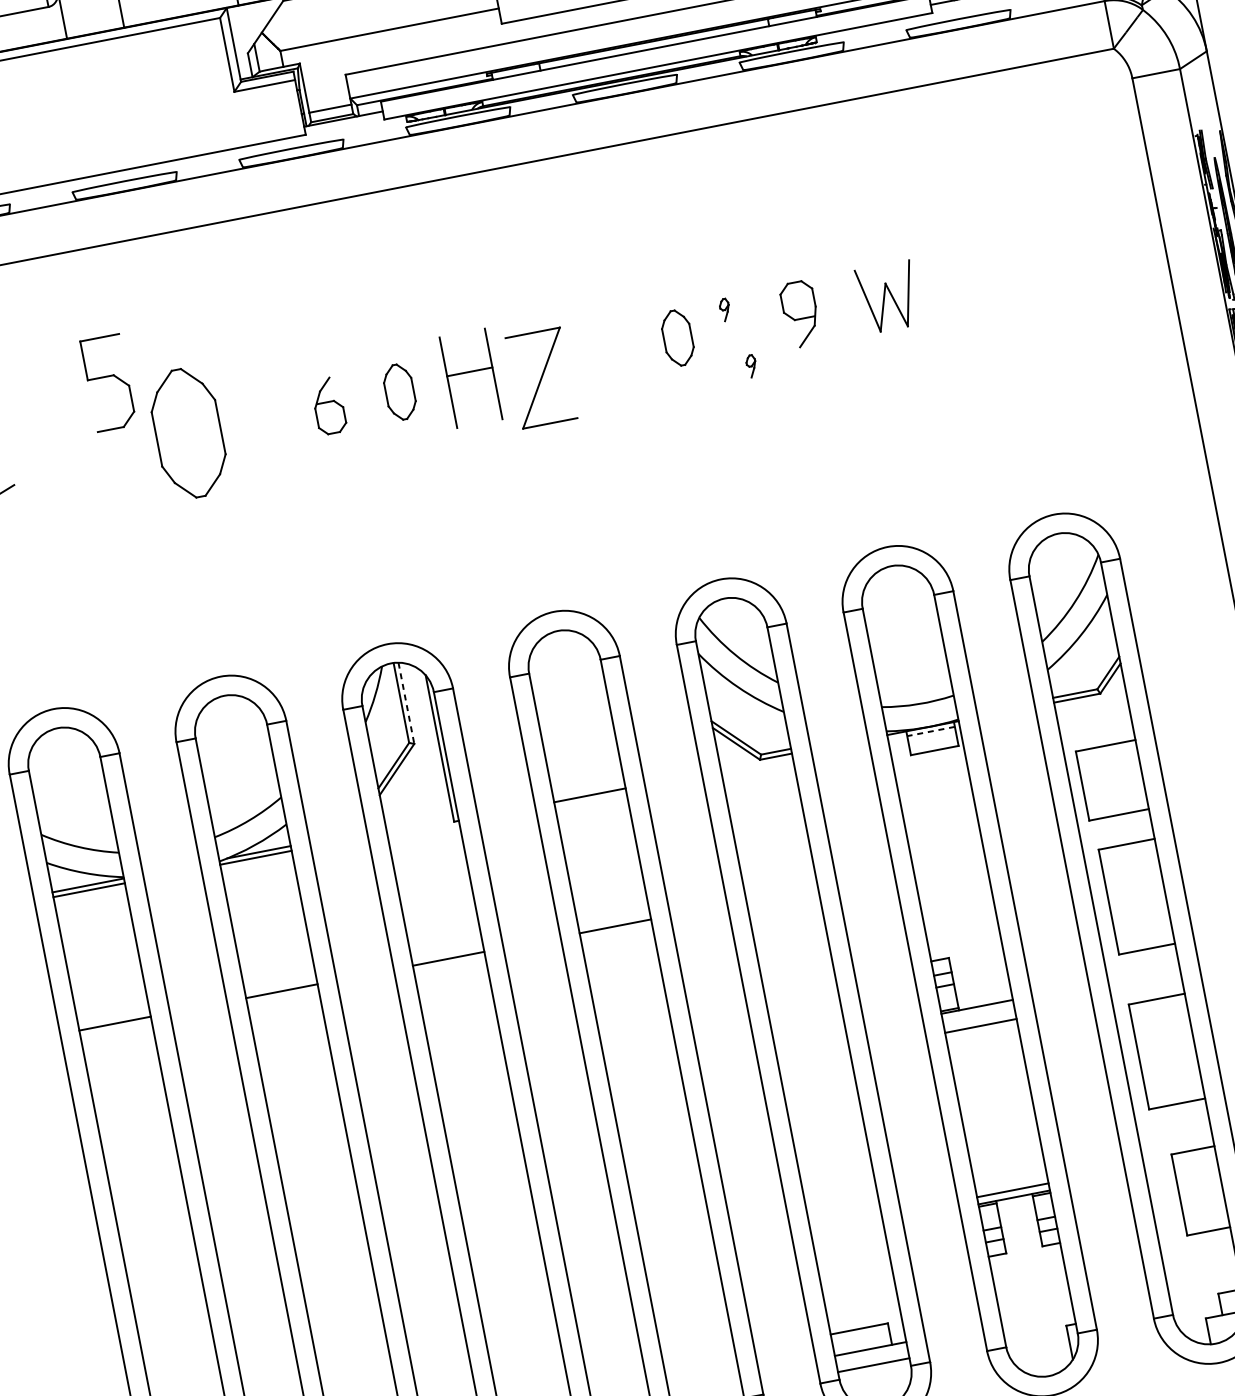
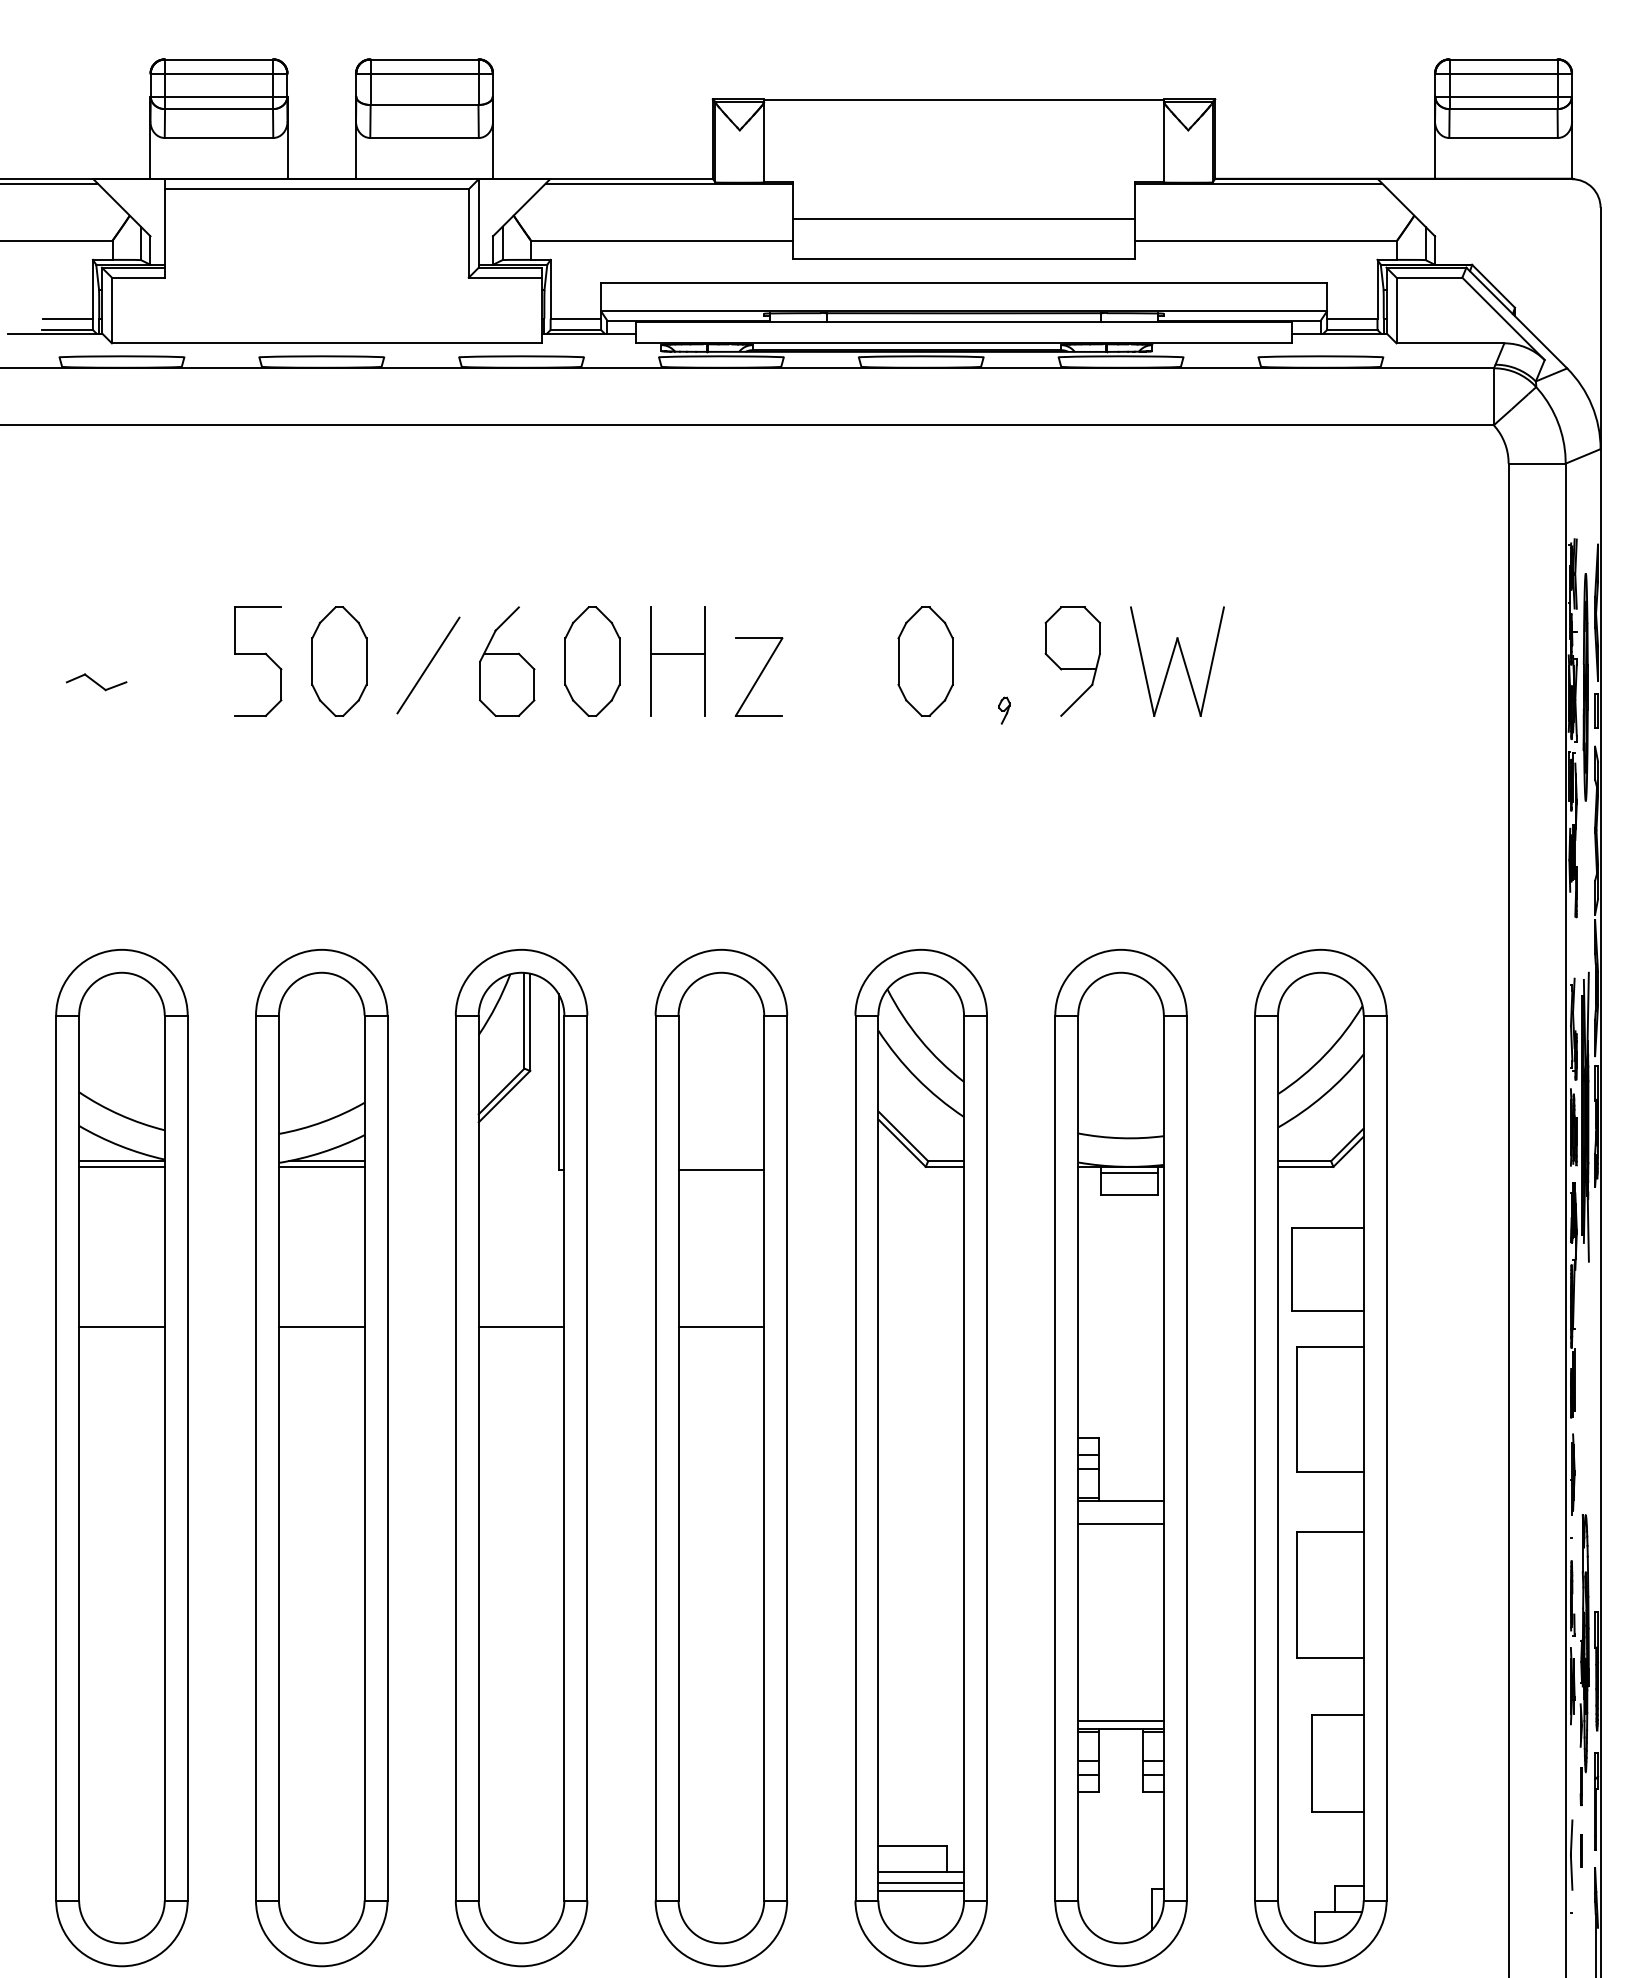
part: (888, 297) -> (1177, 661), size x1.43
part: (725, 309) -> (986, 639), removed
part: (800, 314) -> (1072, 661), size x1.43
part: (677, 338) -> (925, 661), size x1.67
part: (107, 376) -> (258, 654), moved
part: (540, 377) -> (758, 676), size x0.71
part: (399, 392) -> (592, 661), size x1.67
part: (328, 405) -> (507, 661), size x1.67
line: (263, 422) -> (428, 665), added
part: (188, 433) -> (339, 661), size x0.71
line: (406, 703) -> (530, 1022), dashed -> solid
line: (930, 731) -> (1129, 1172), dashed -> solid
line: (872, 1358) -> (921, 1883), added

